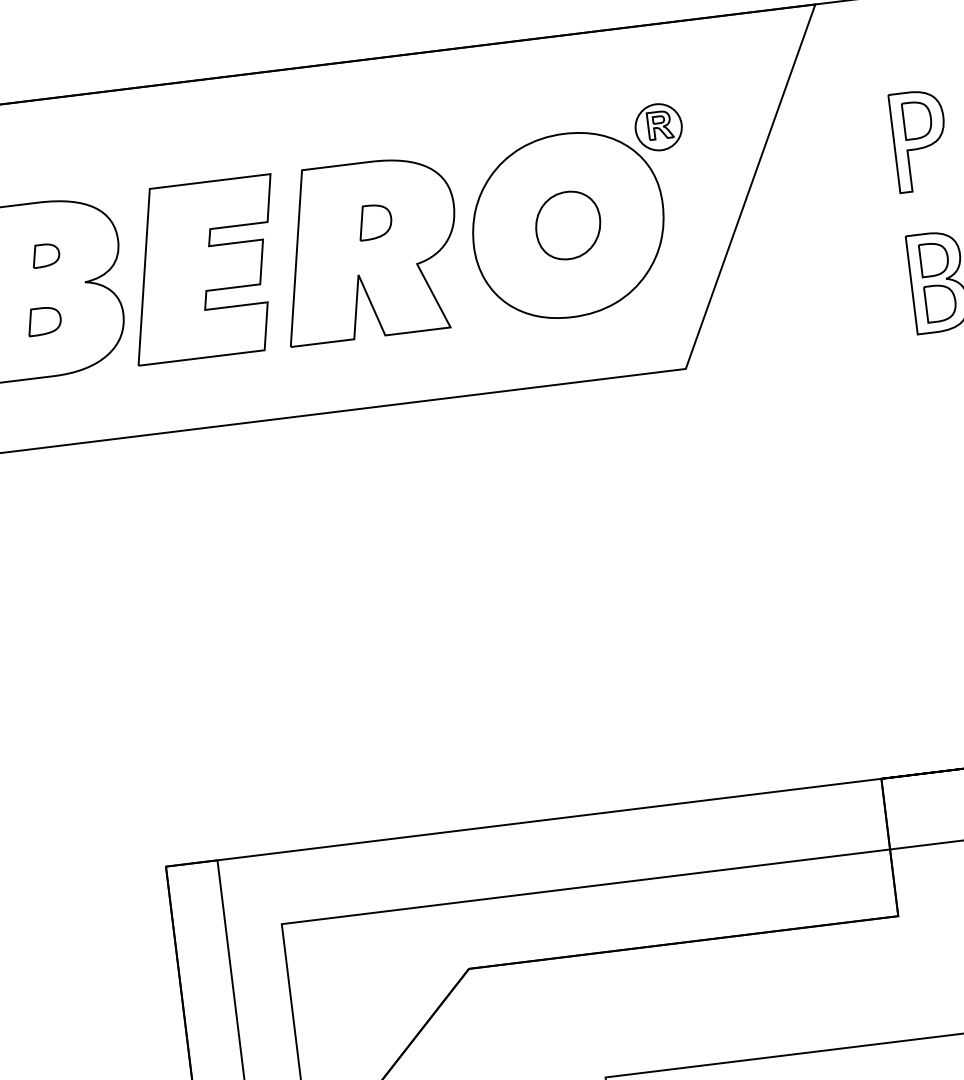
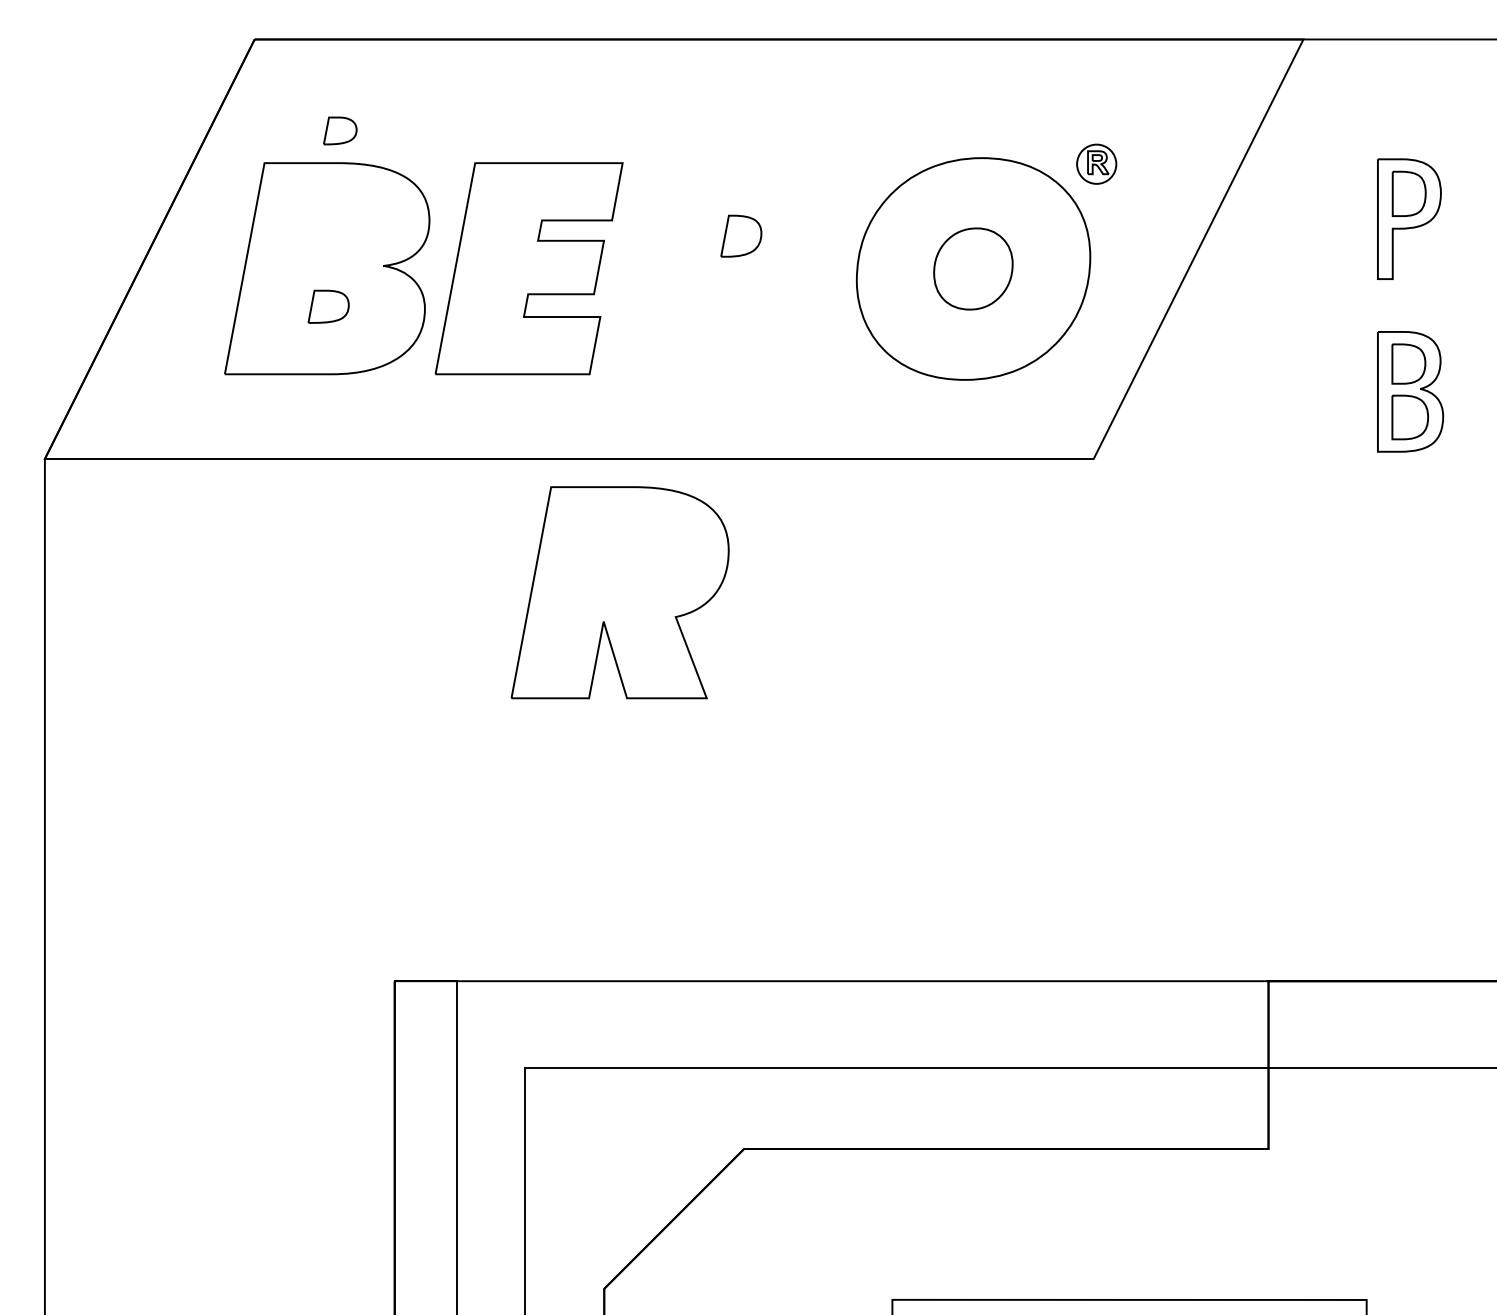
part: (658, 127) -> (1096, 164), size x0.7
part: (368, 249) -> (619, 592), moved
part: (46, 255) -> (340, 130), moved

